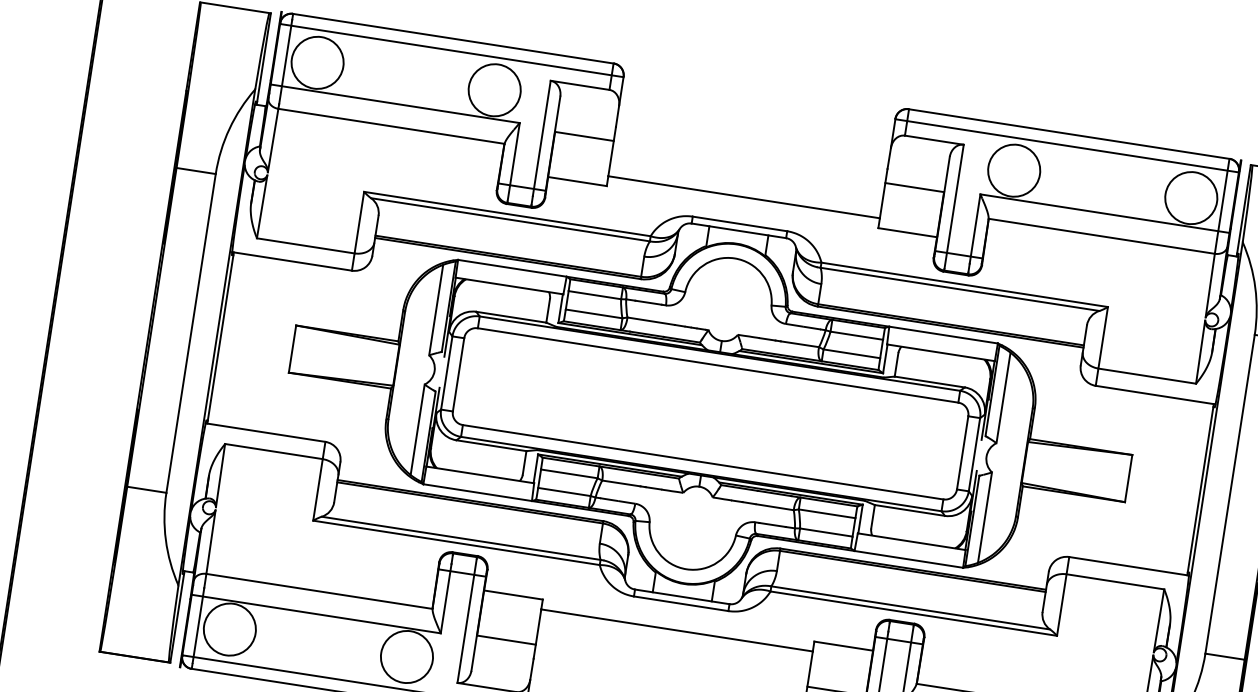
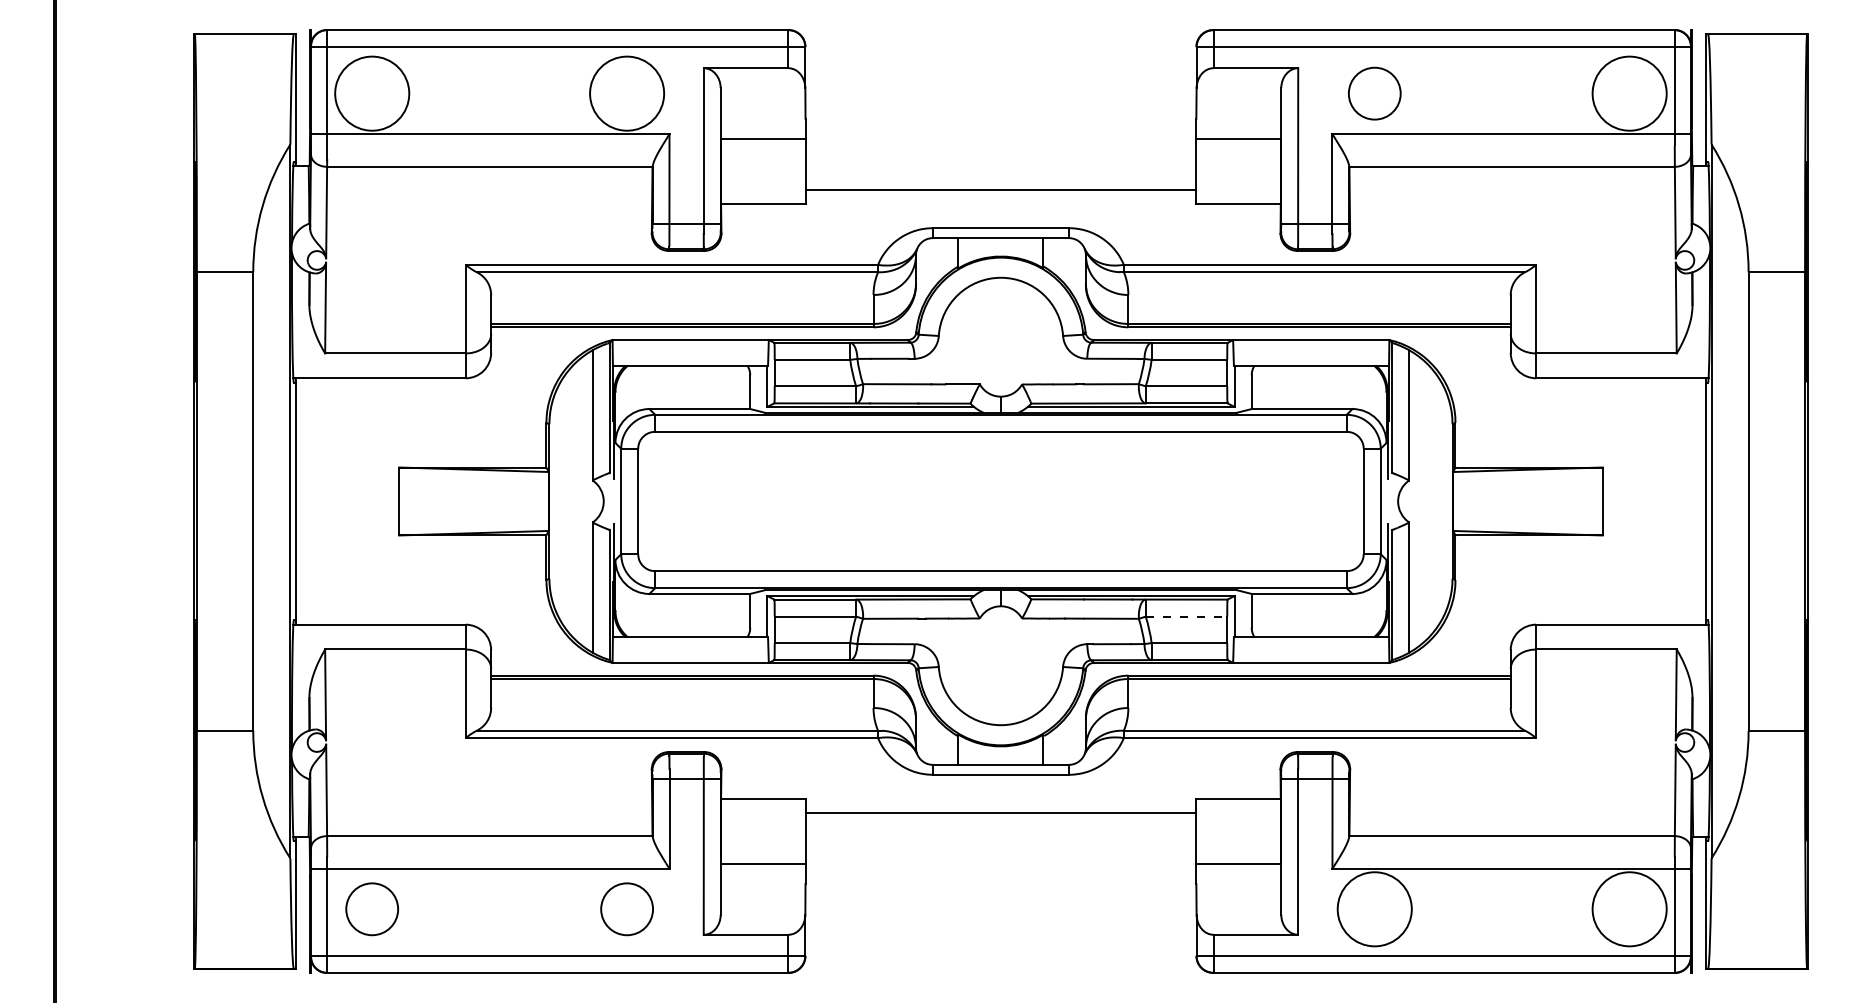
circle: (1014, 170) -> (1374, 93), size x0.7
line: (827, 513) -> (1186, 616), solid -> dashed
circle: (230, 629) -> (372, 909), size x0.7
circle: (407, 657) -> (627, 909), size x0.7

